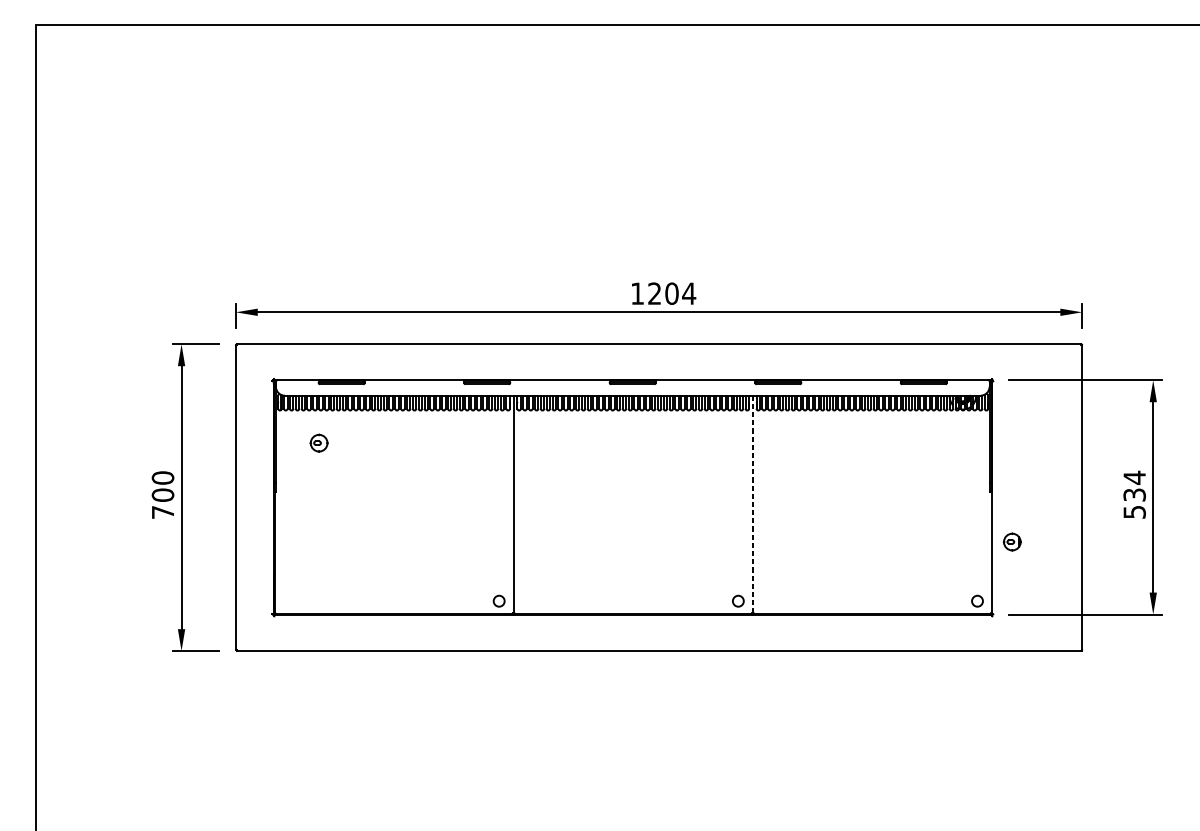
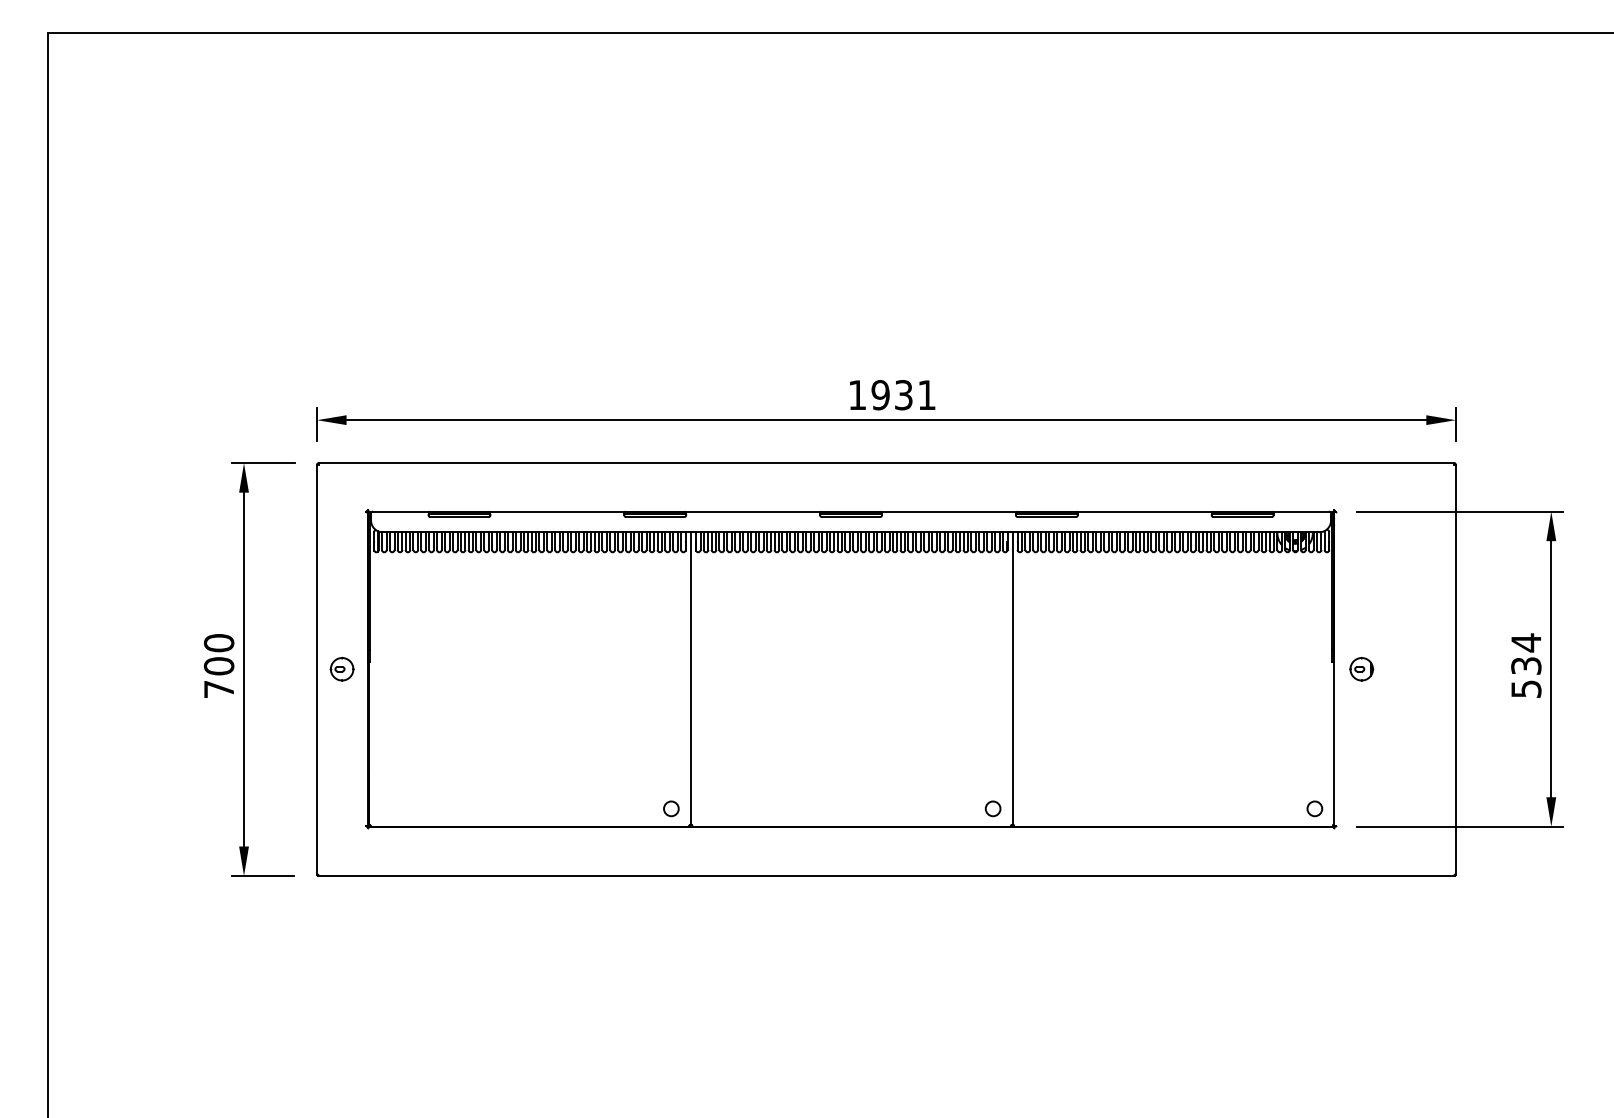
text: (671, 293) -> (903, 395), 1204 -> 1931
part: (318, 442) -> (341, 668), moved
line: (752, 505) -> (1012, 679), dashed -> solid
part: (1012, 541) -> (1361, 668), moved

